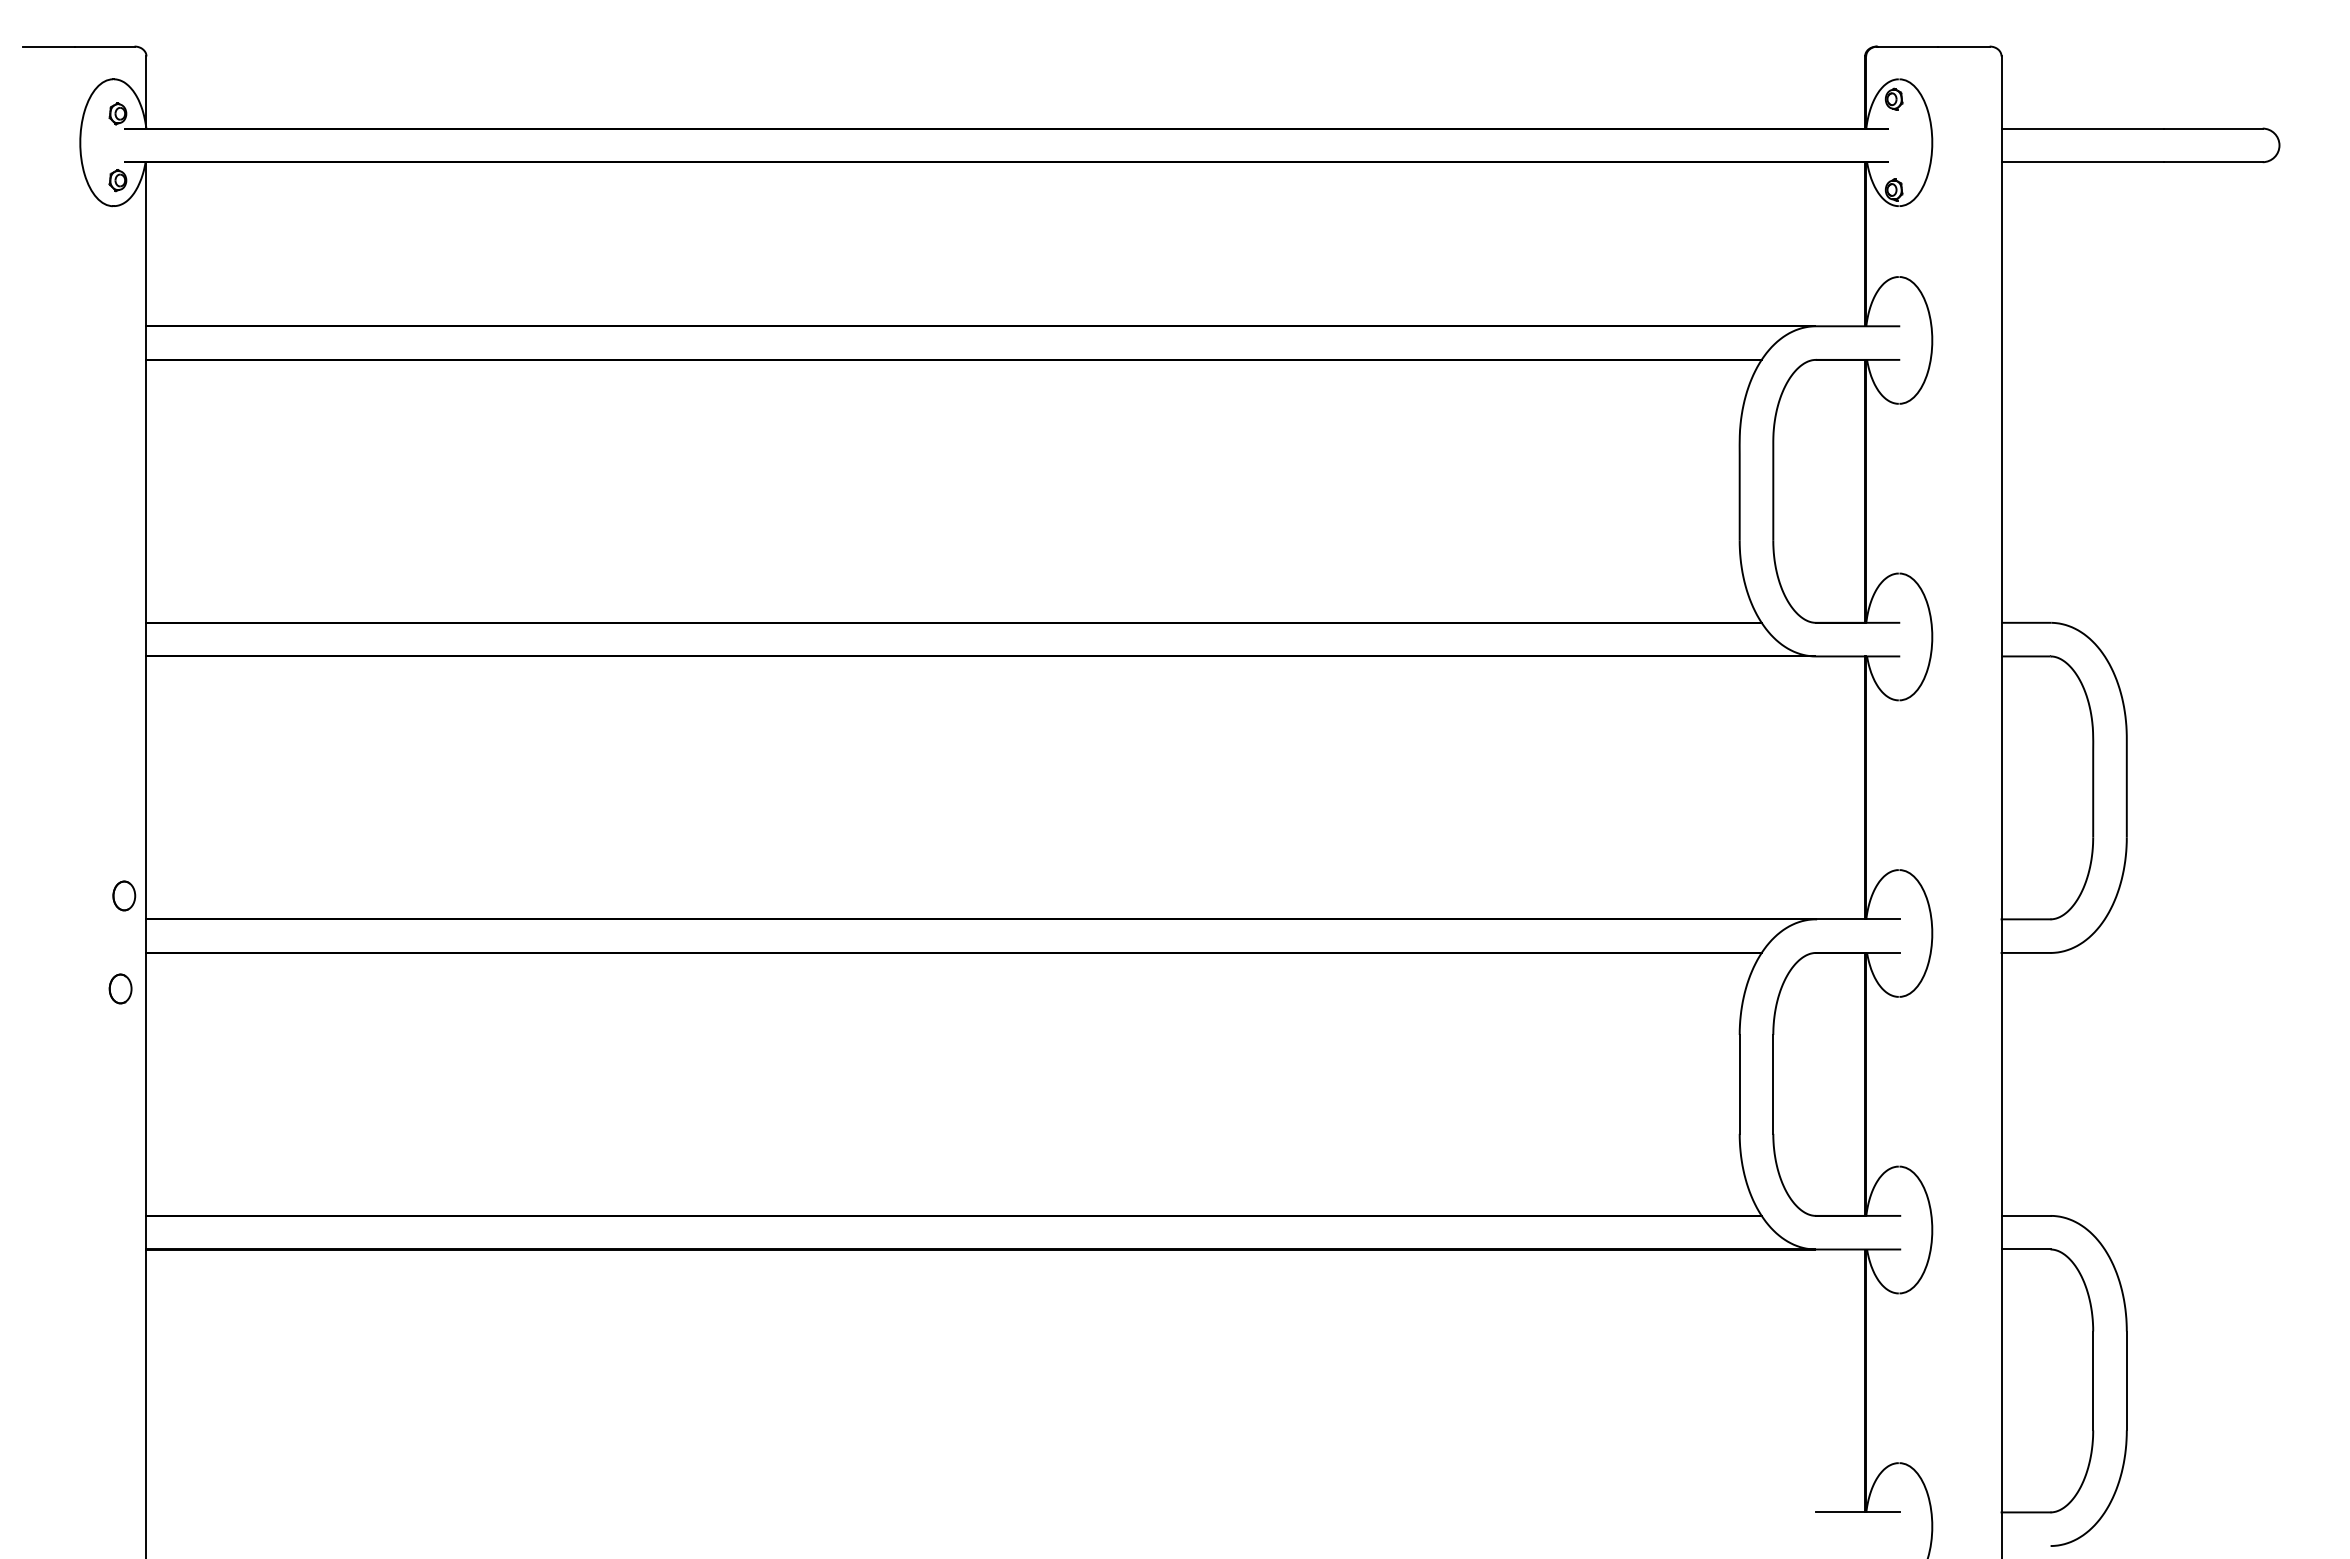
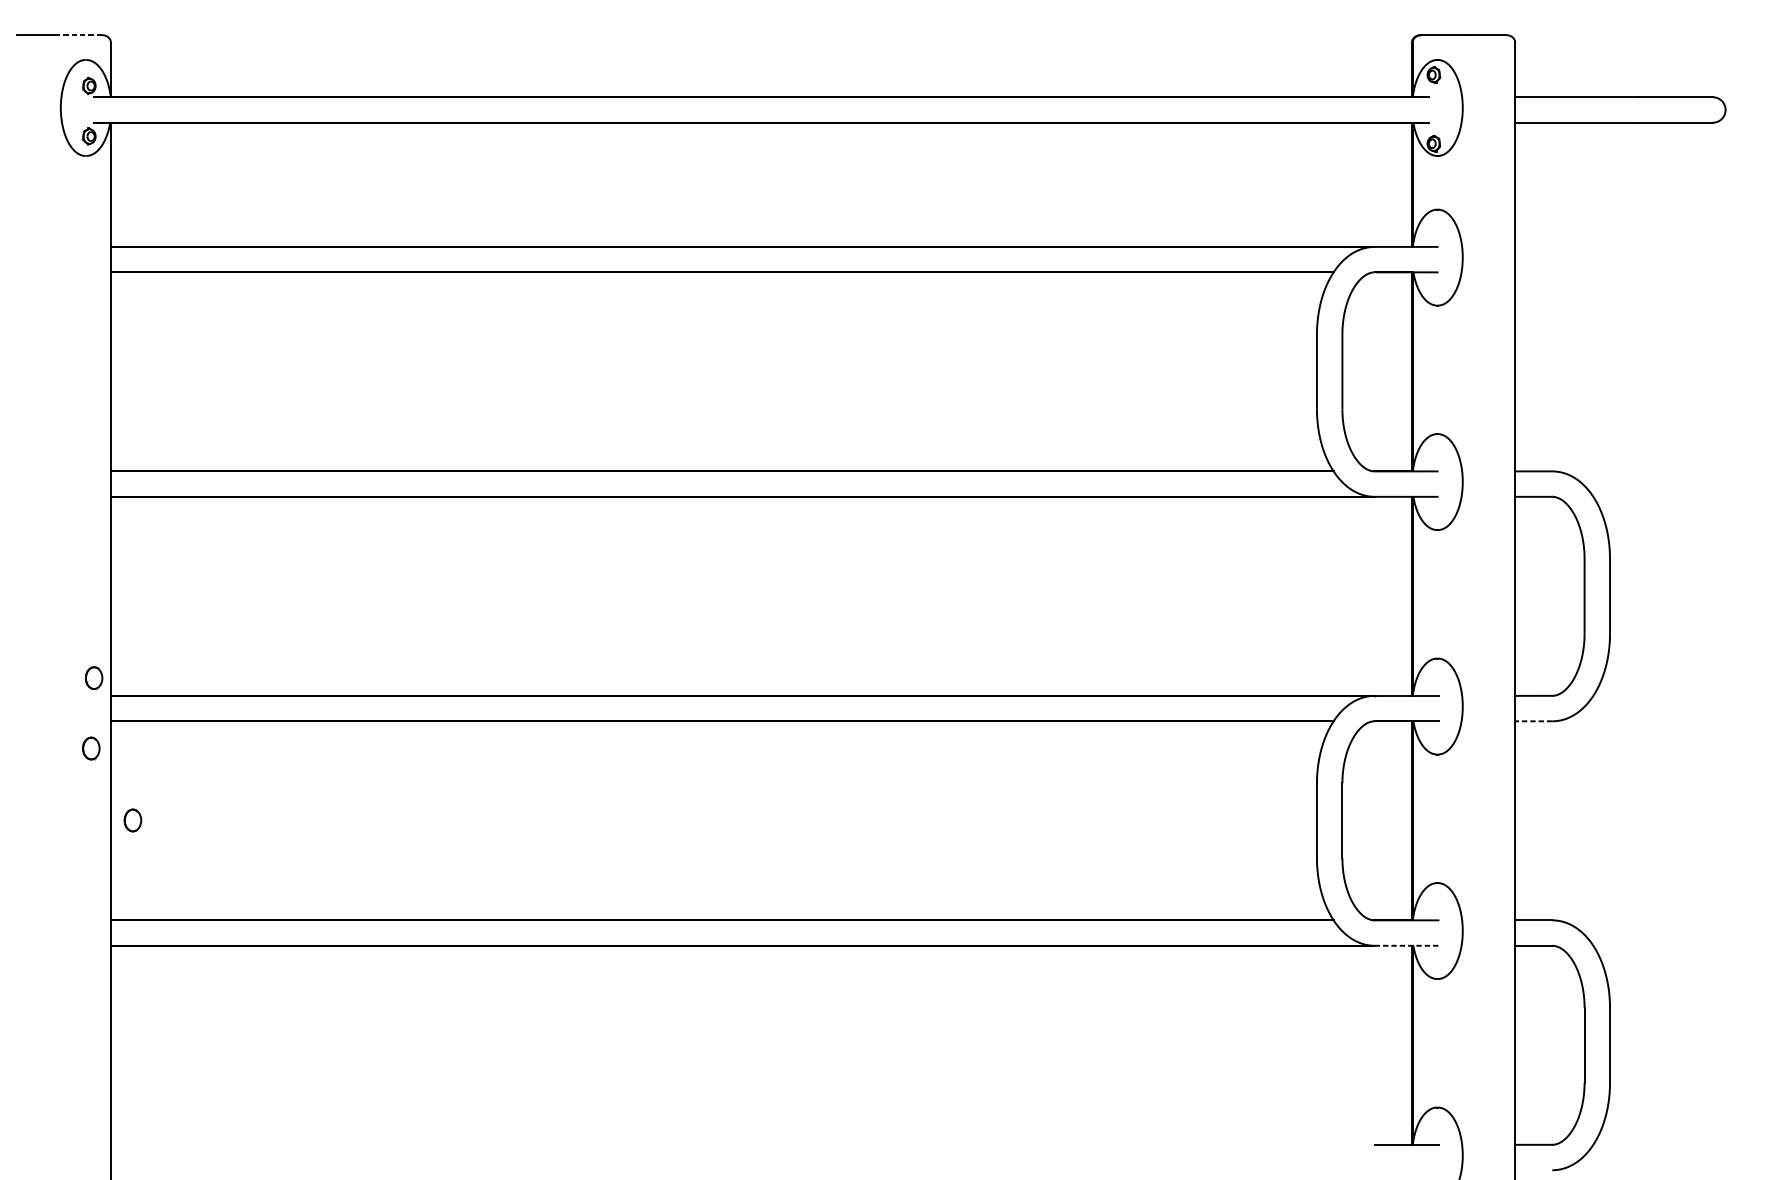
line: (104, 46) -> (79, 35), solid -> dashed
line: (2025, 952) -> (1533, 720), solid -> dashed
part: (175, 1083) -> (132, 820), added
line: (1858, 1249) -> (1406, 945), solid -> dashed

